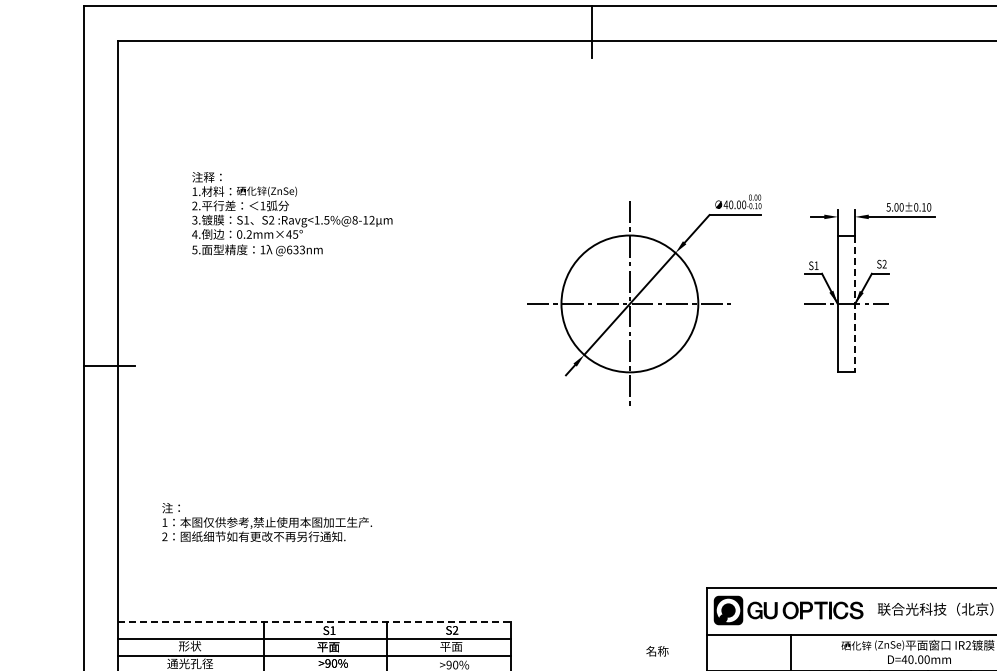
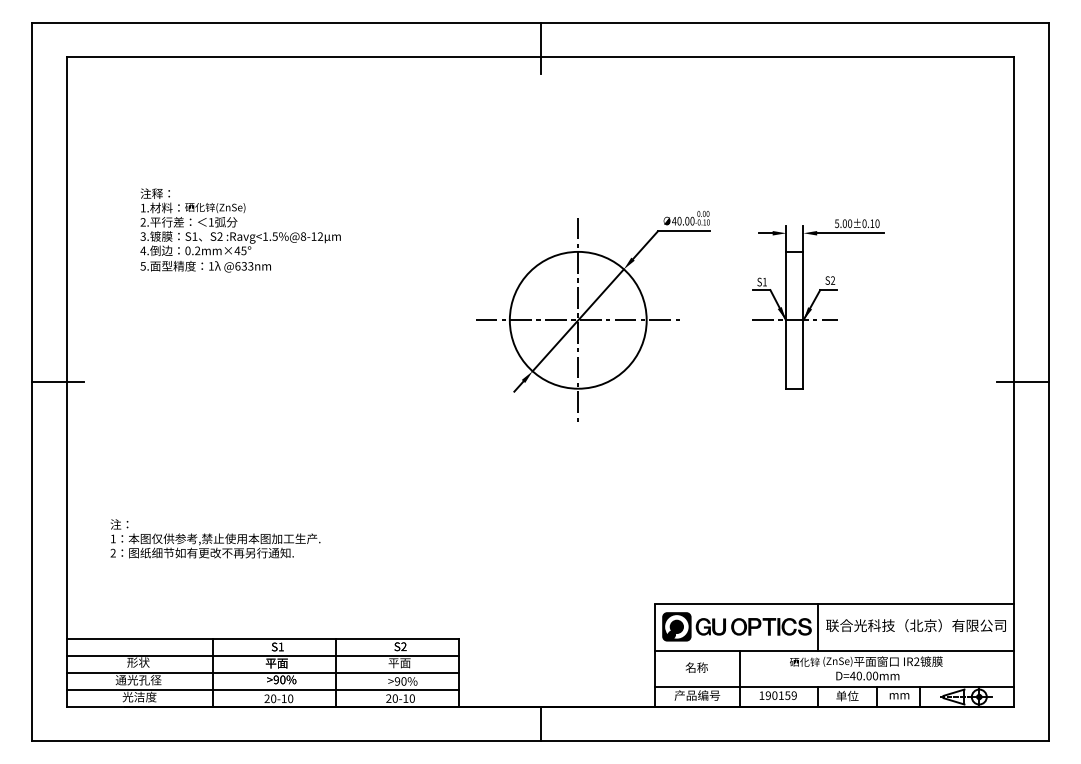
line: (855, 304) -> (803, 320), dashed -> solid
line: (870, 611) -> (818, 627), added
line: (315, 622) -> (263, 638), dashed -> solid
text: (657, 651) -> (696, 667), moved

